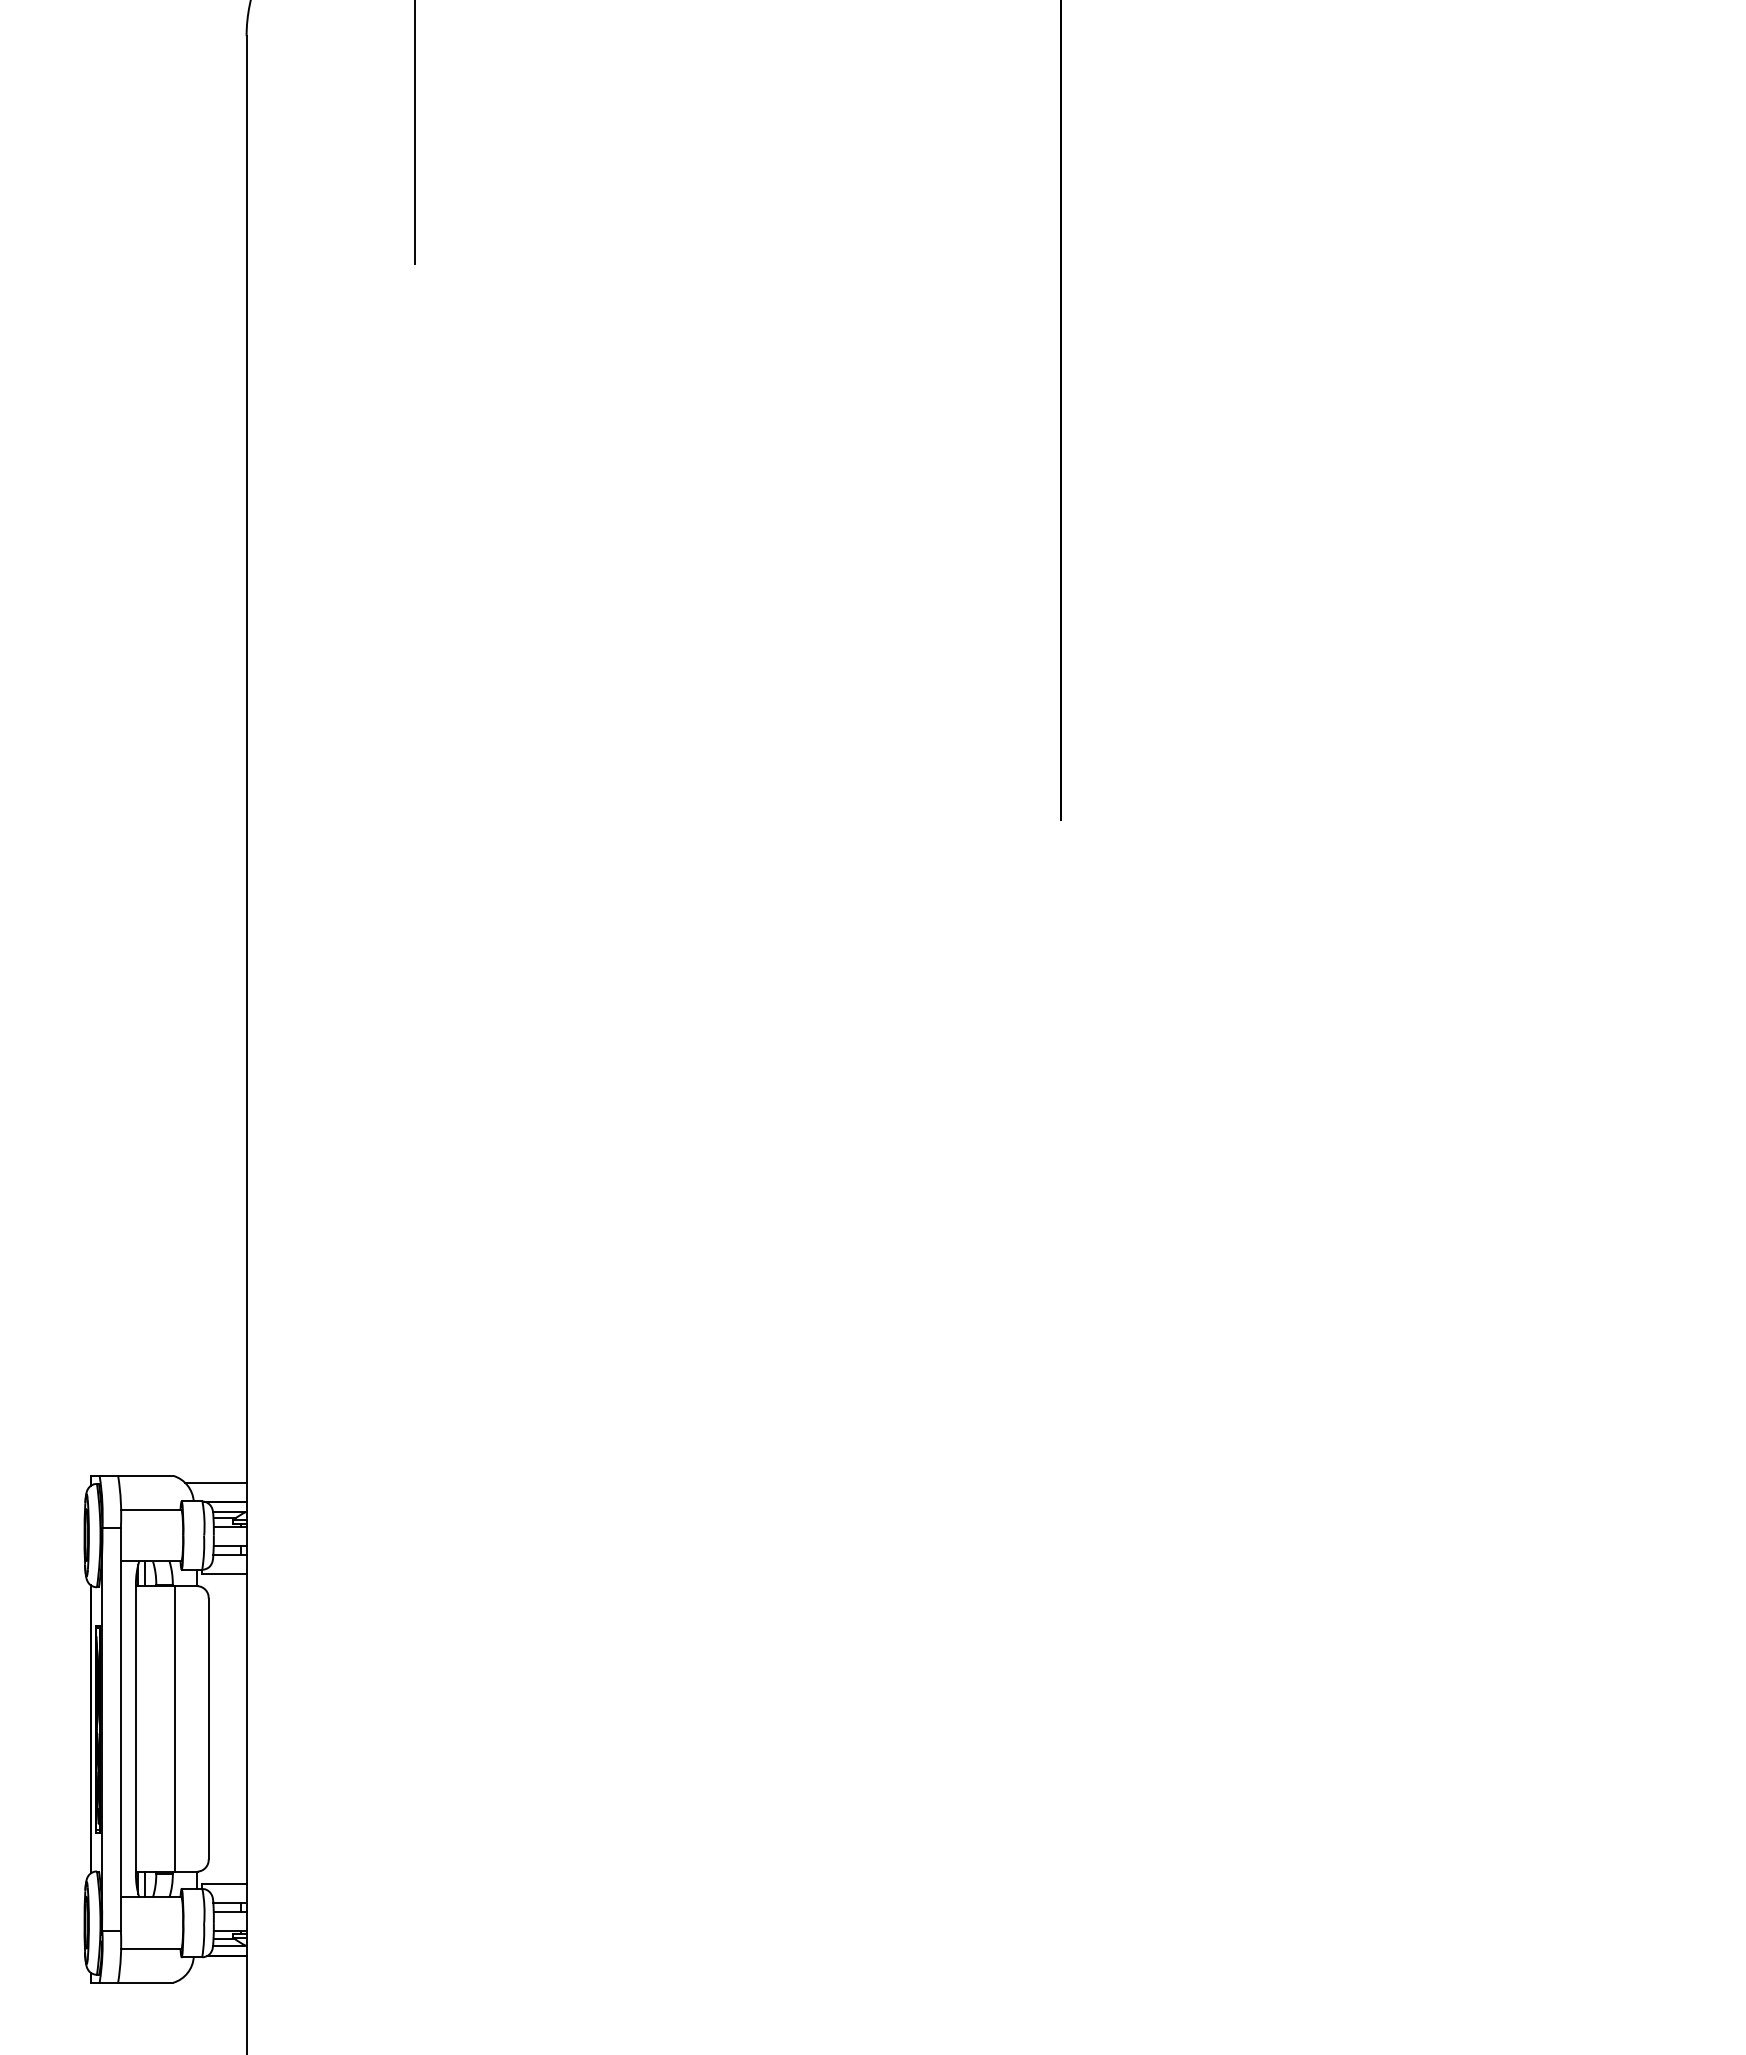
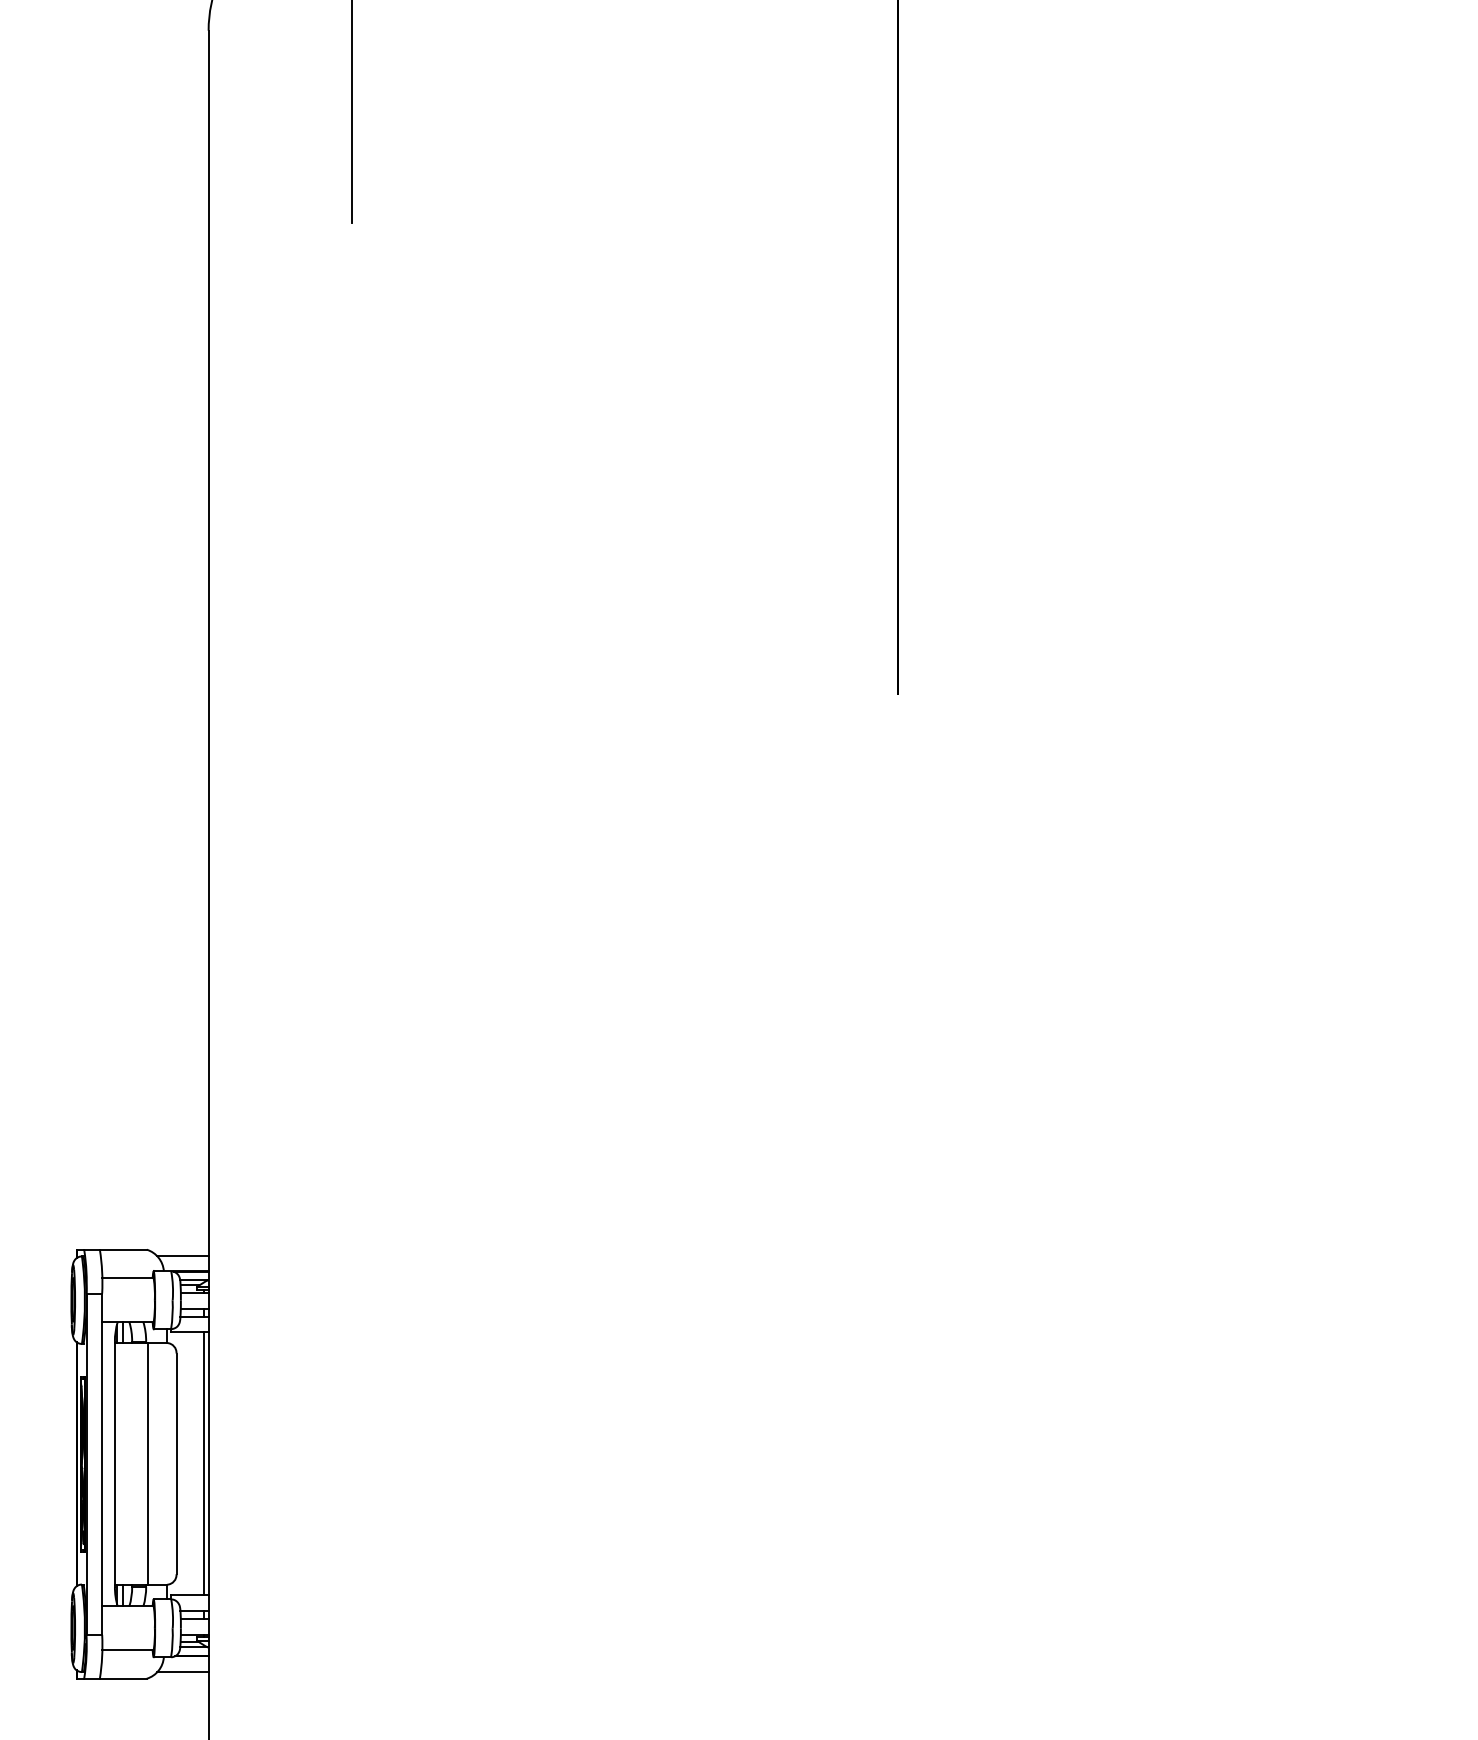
line: (240, 1728) -> (203, 1463), added
line: (215, 1974) -> (182, 1671), added

